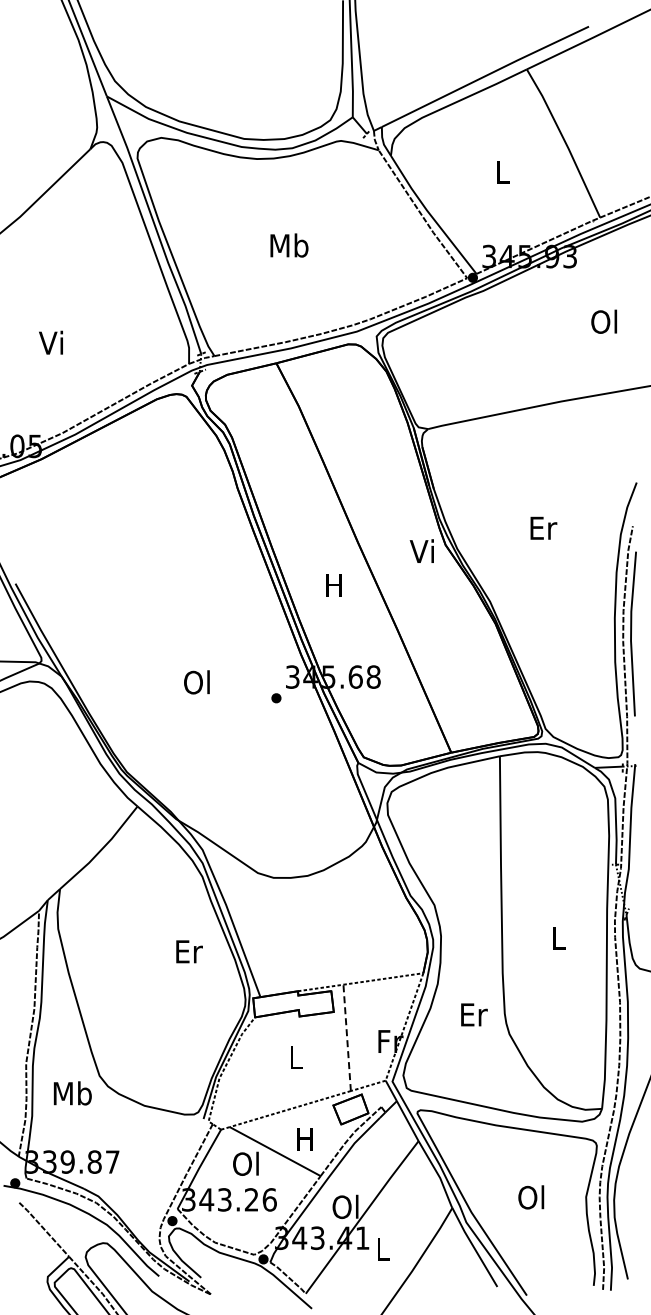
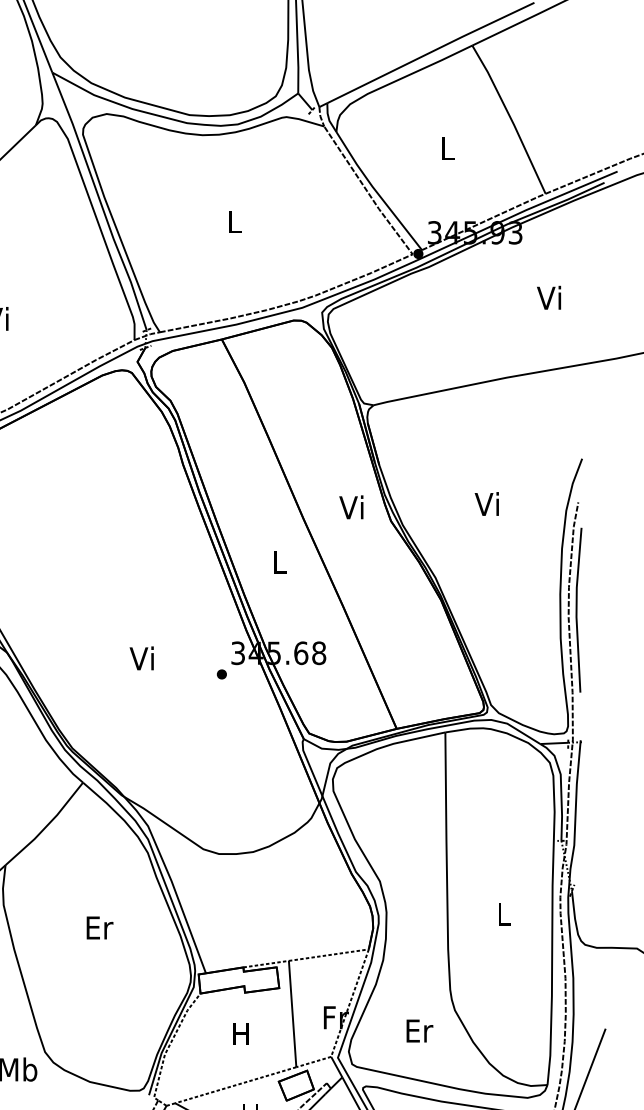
text: (289, 245) -> (234, 221), Mb -> L
text: (604, 321) -> (549, 297), Ol -> Vi
text: (543, 527) -> (488, 503), Er -> Vi
text: (421, 550) -> (350, 506), moved
text: (333, 585) -> (278, 561), H -> L
text: (196, 682) -> (141, 658), Ol -> Vi
text: (189, 951) -> (99, 927), moved
text: (474, 1014) -> (419, 1030), moved
line: (347, 1037) -> (292, 1013), dashed -> solid
text: (295, 1057) -> (240, 1033), L -> H

